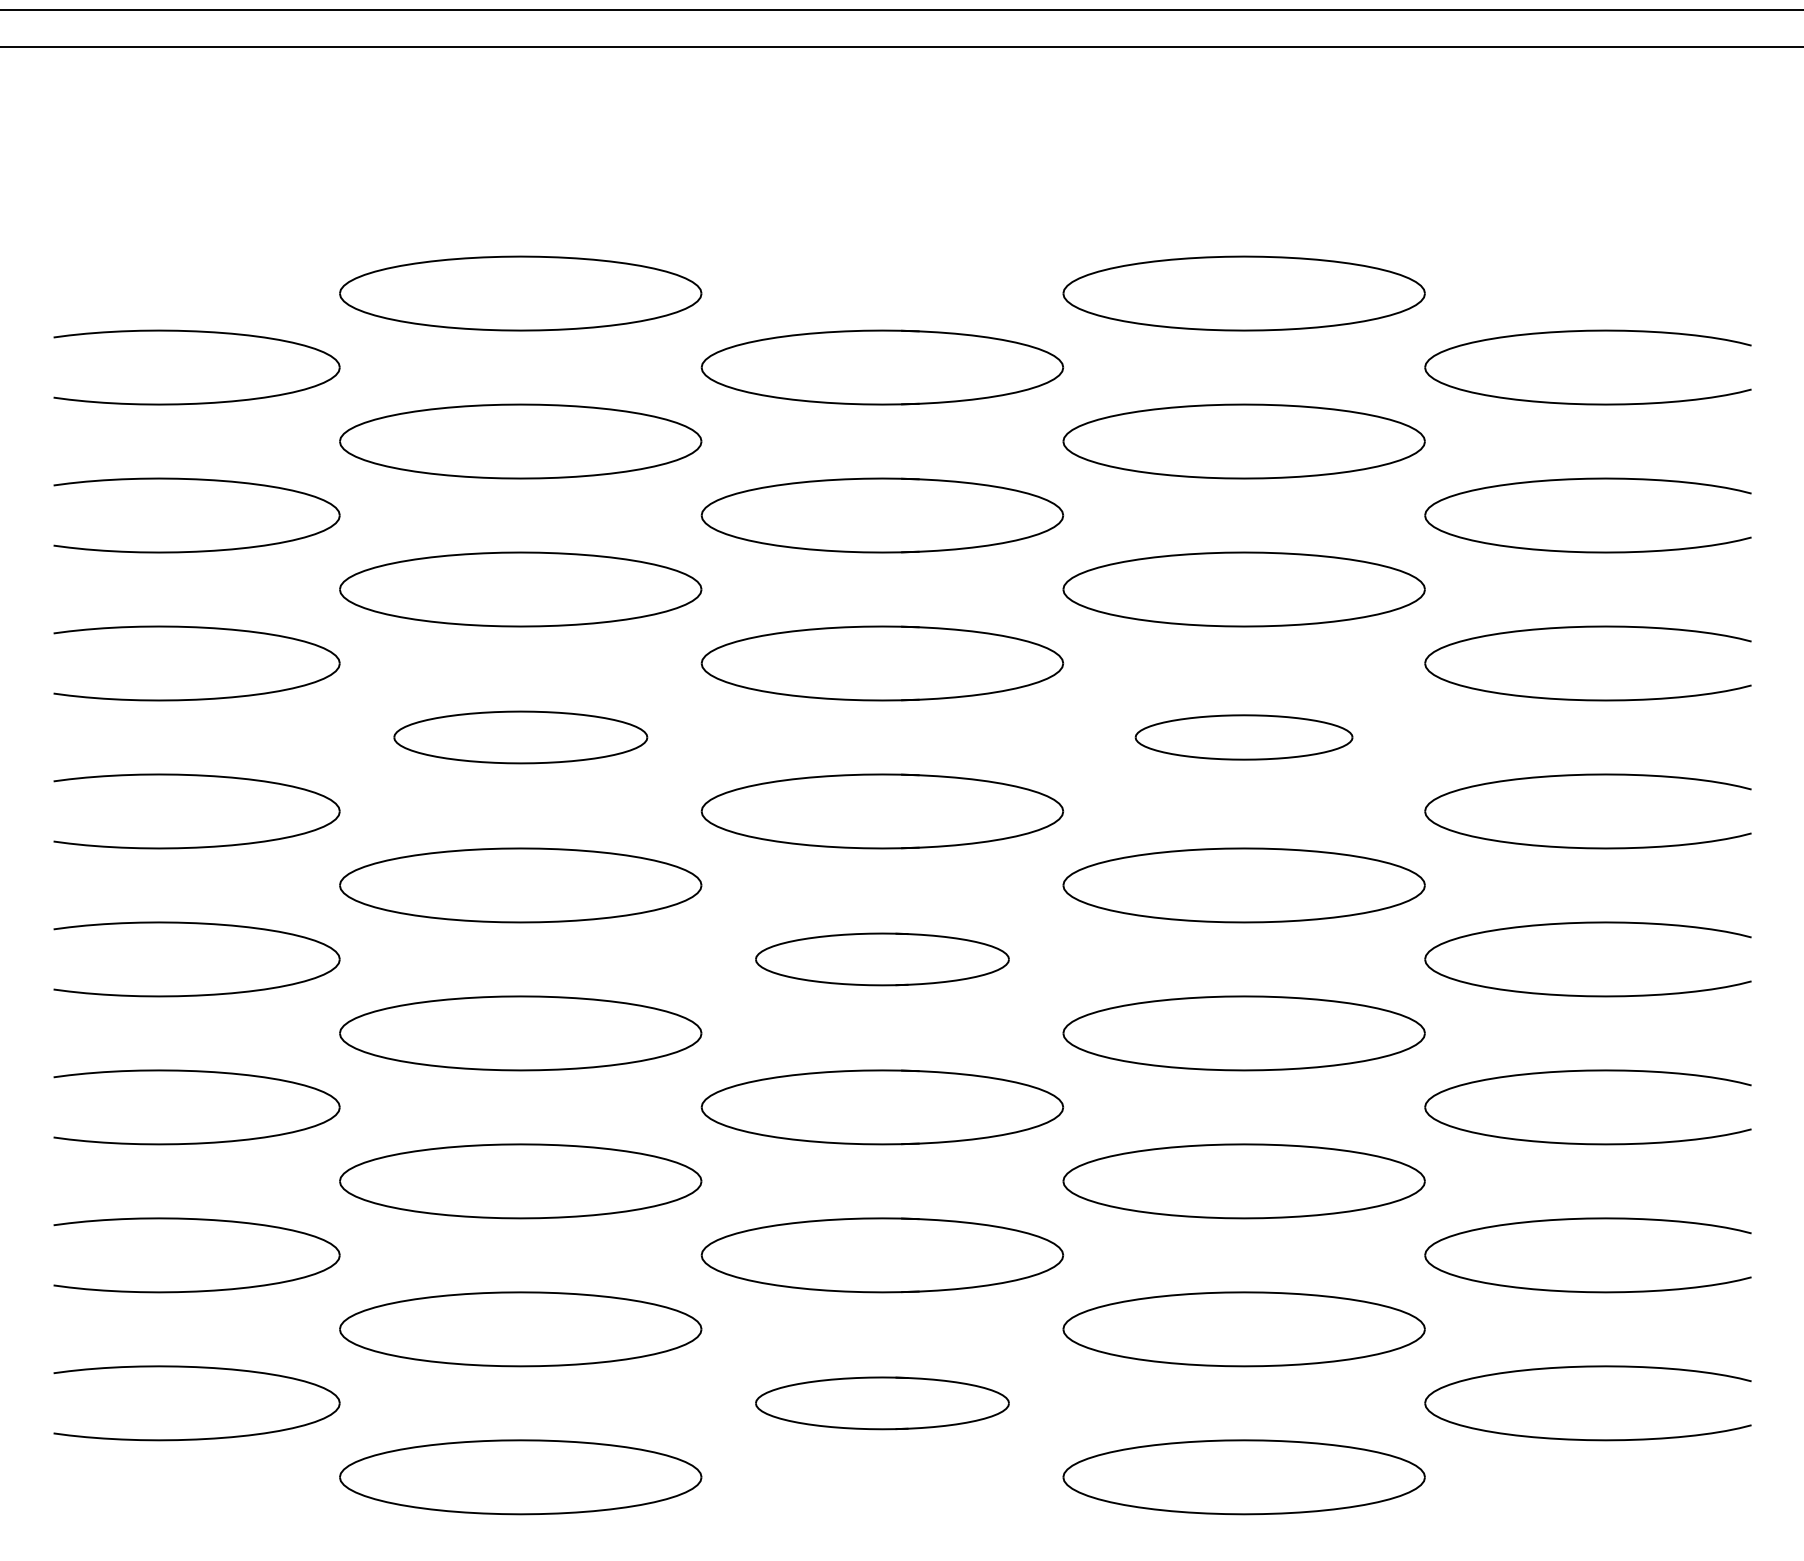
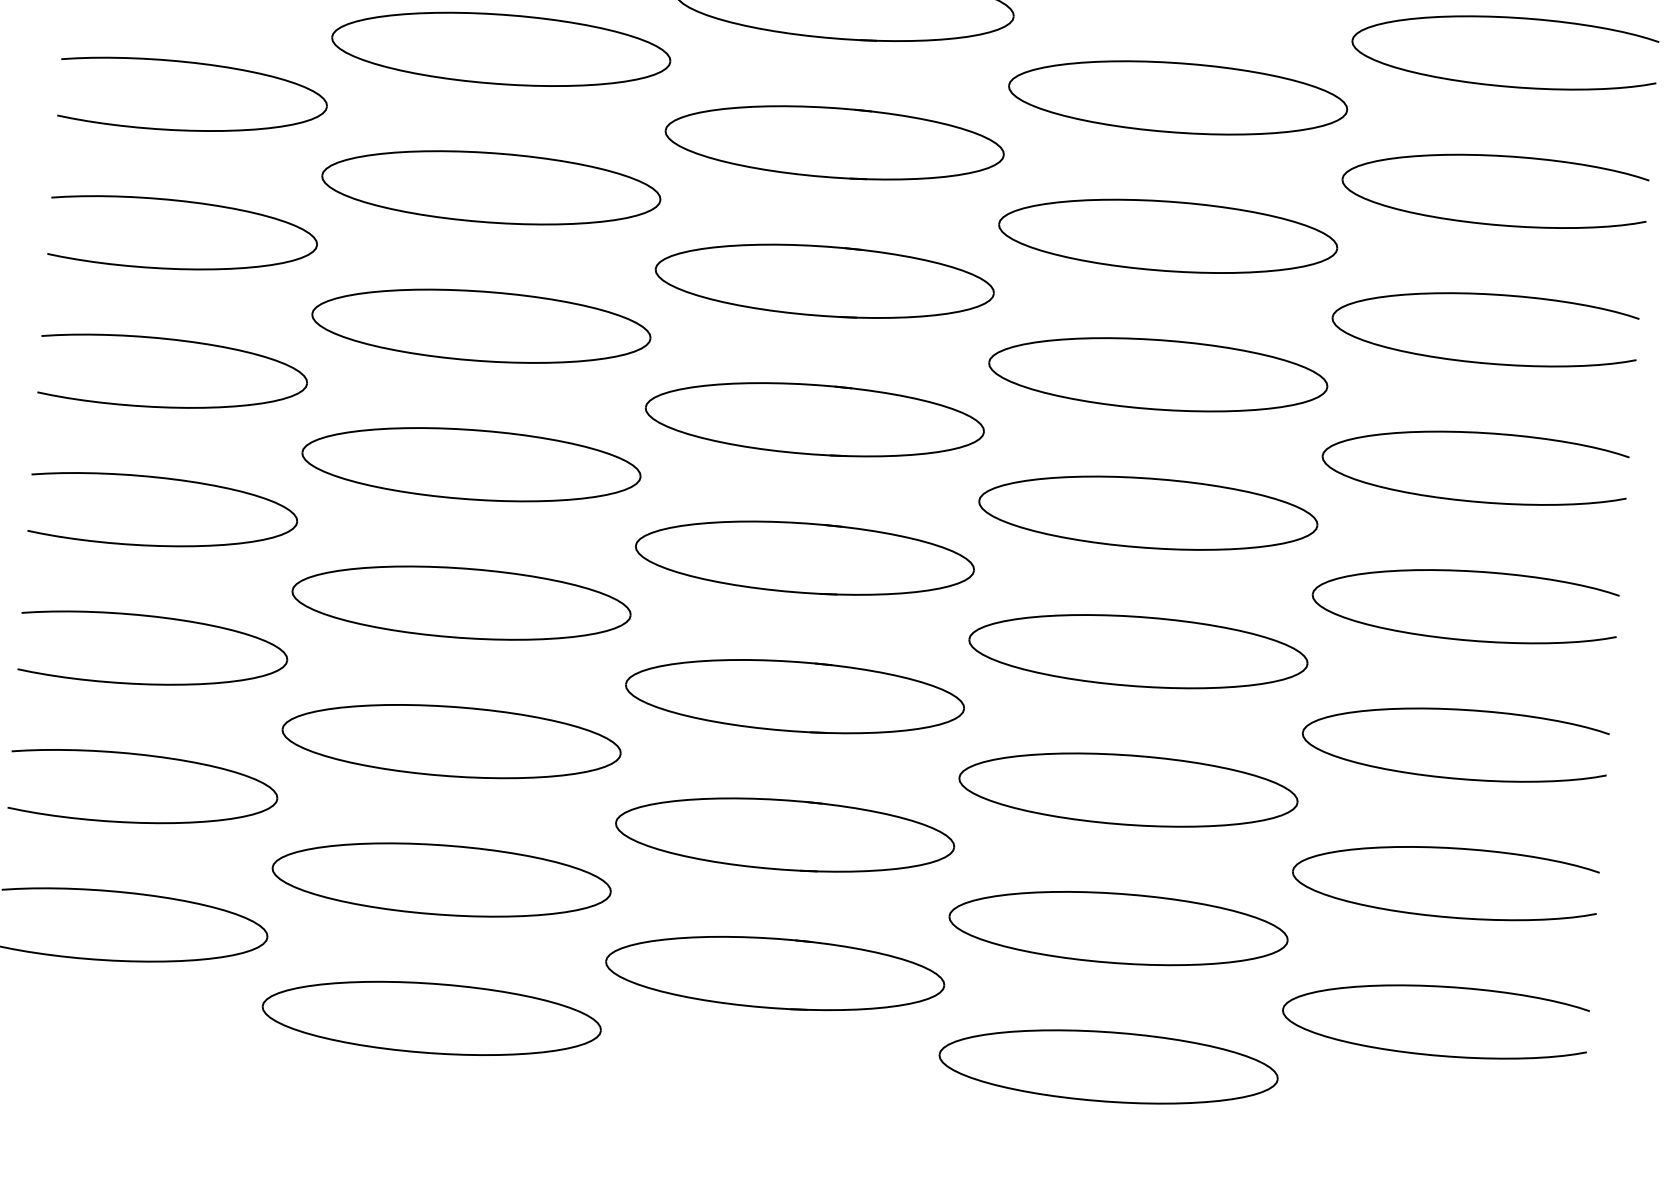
part: (520, 737) -> (481, 326), size x1.43
part: (1243, 737) -> (1157, 374), size x1.67
part: (882, 959) -> (804, 558), size x1.43
part: (882, 1403) -> (775, 973), size x1.43

